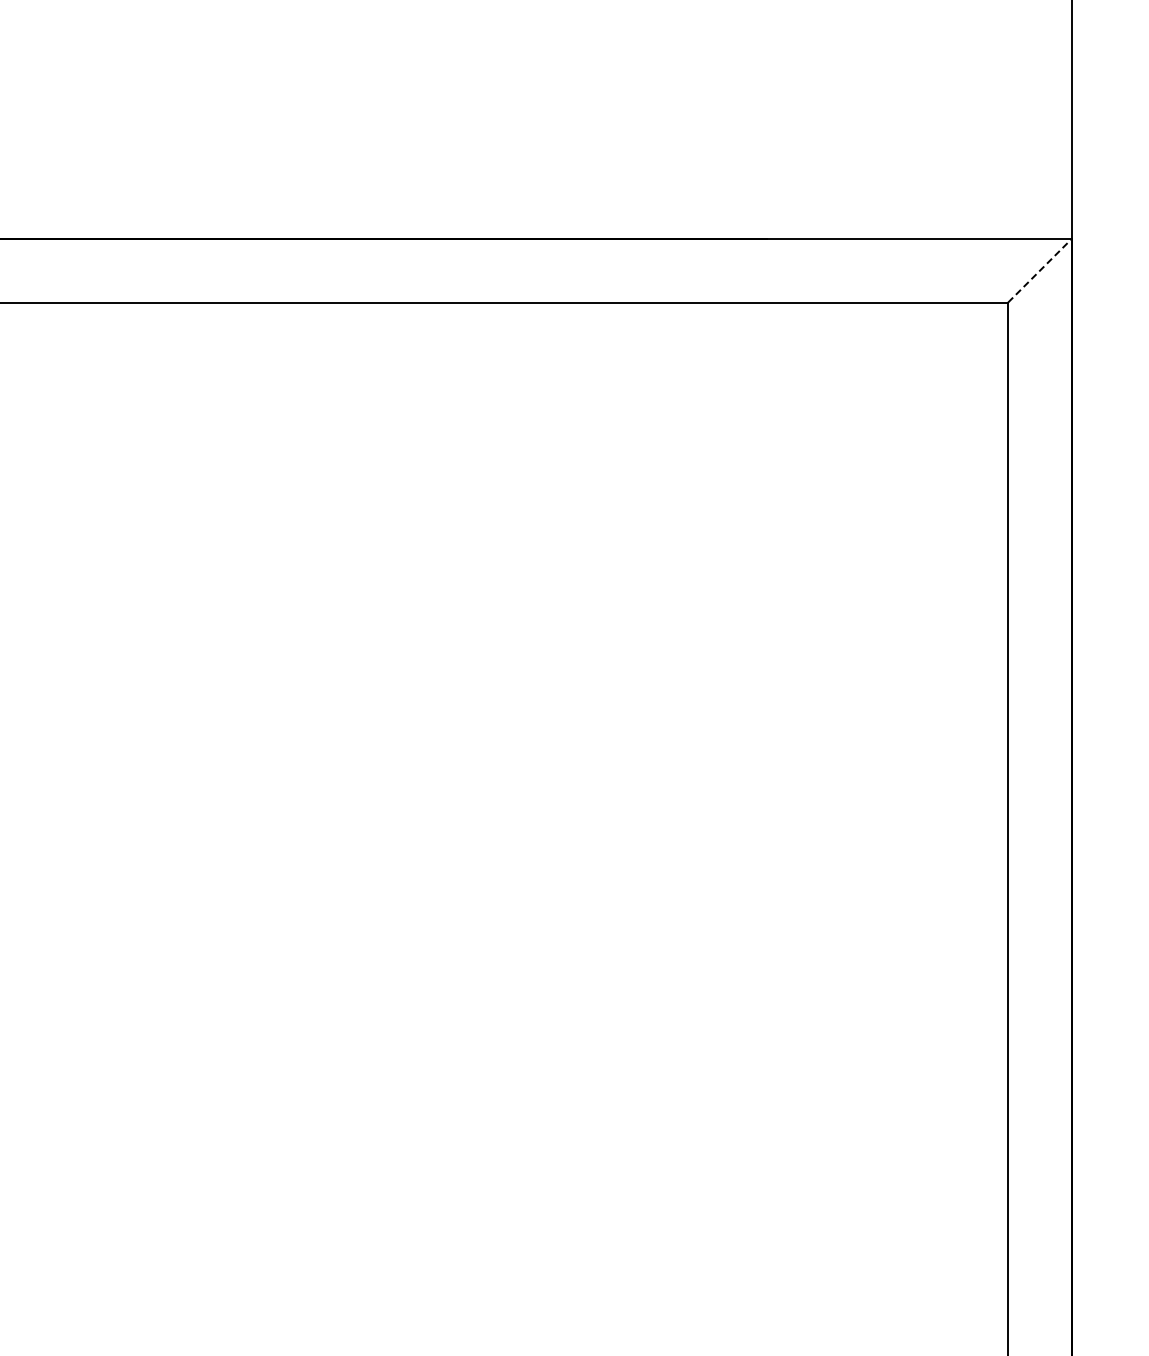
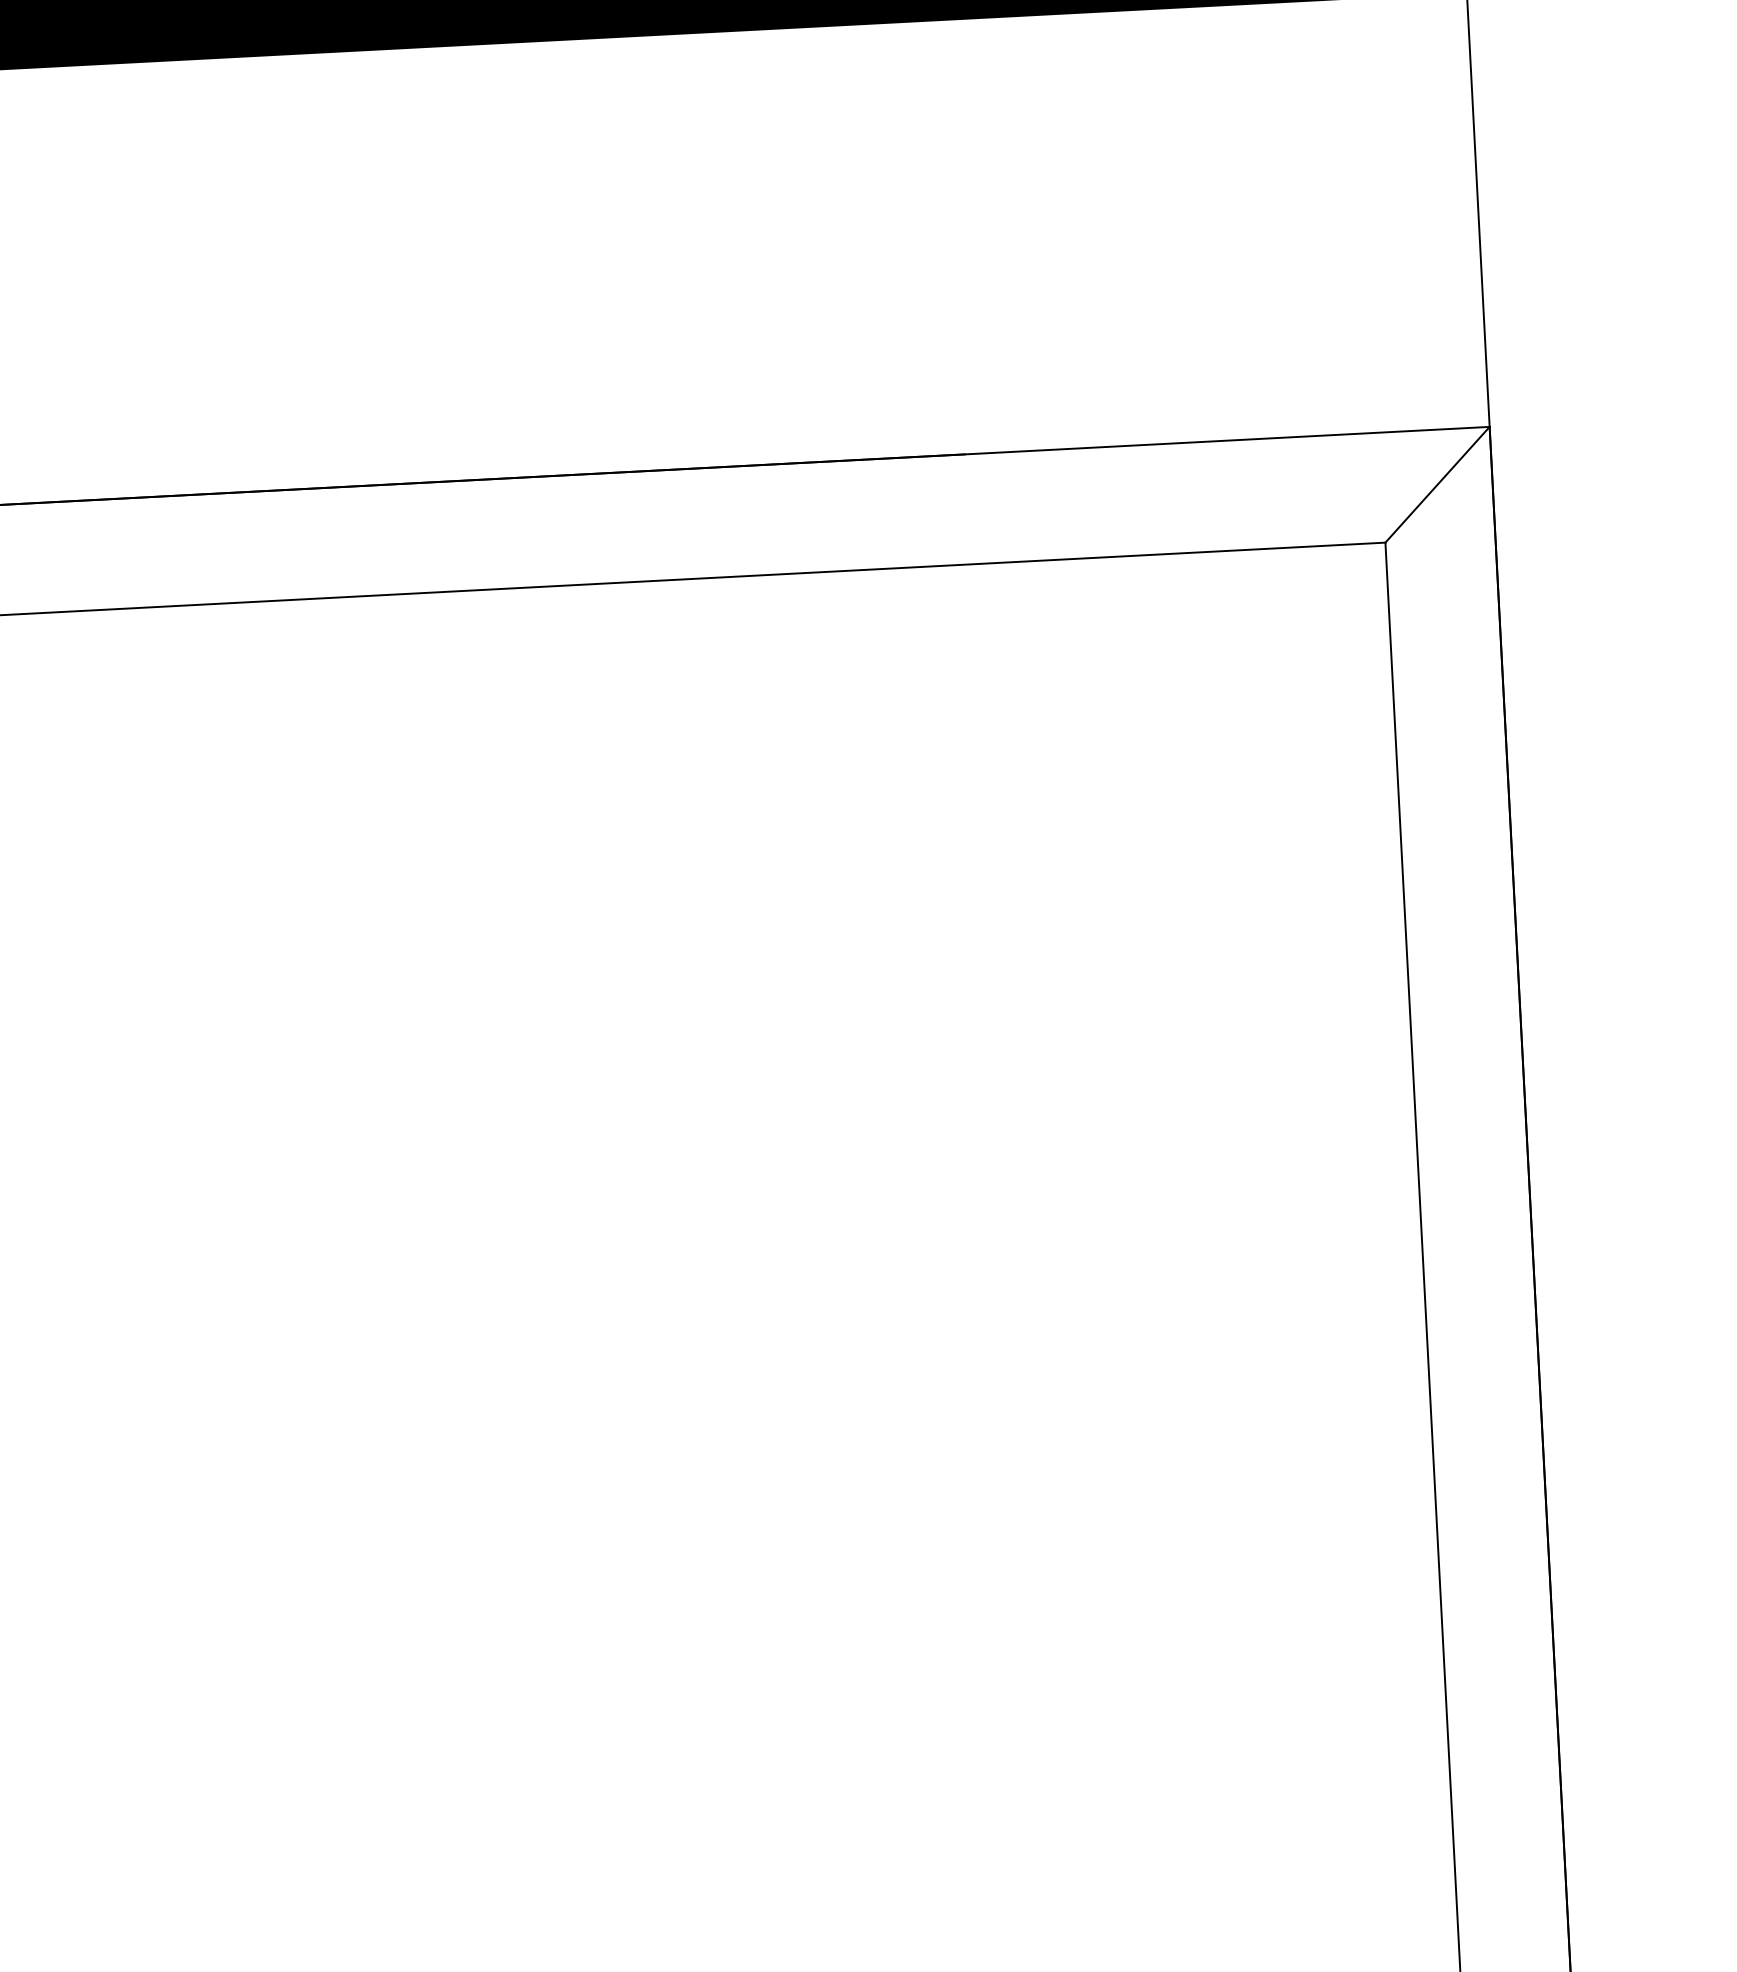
line: (1040, 270) -> (1438, 484), dashed -> solid

